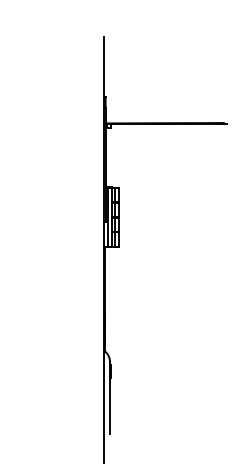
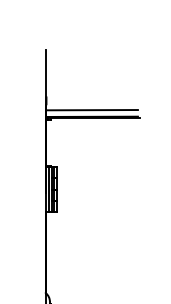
line: (164, 114) -> (92, 110), added

